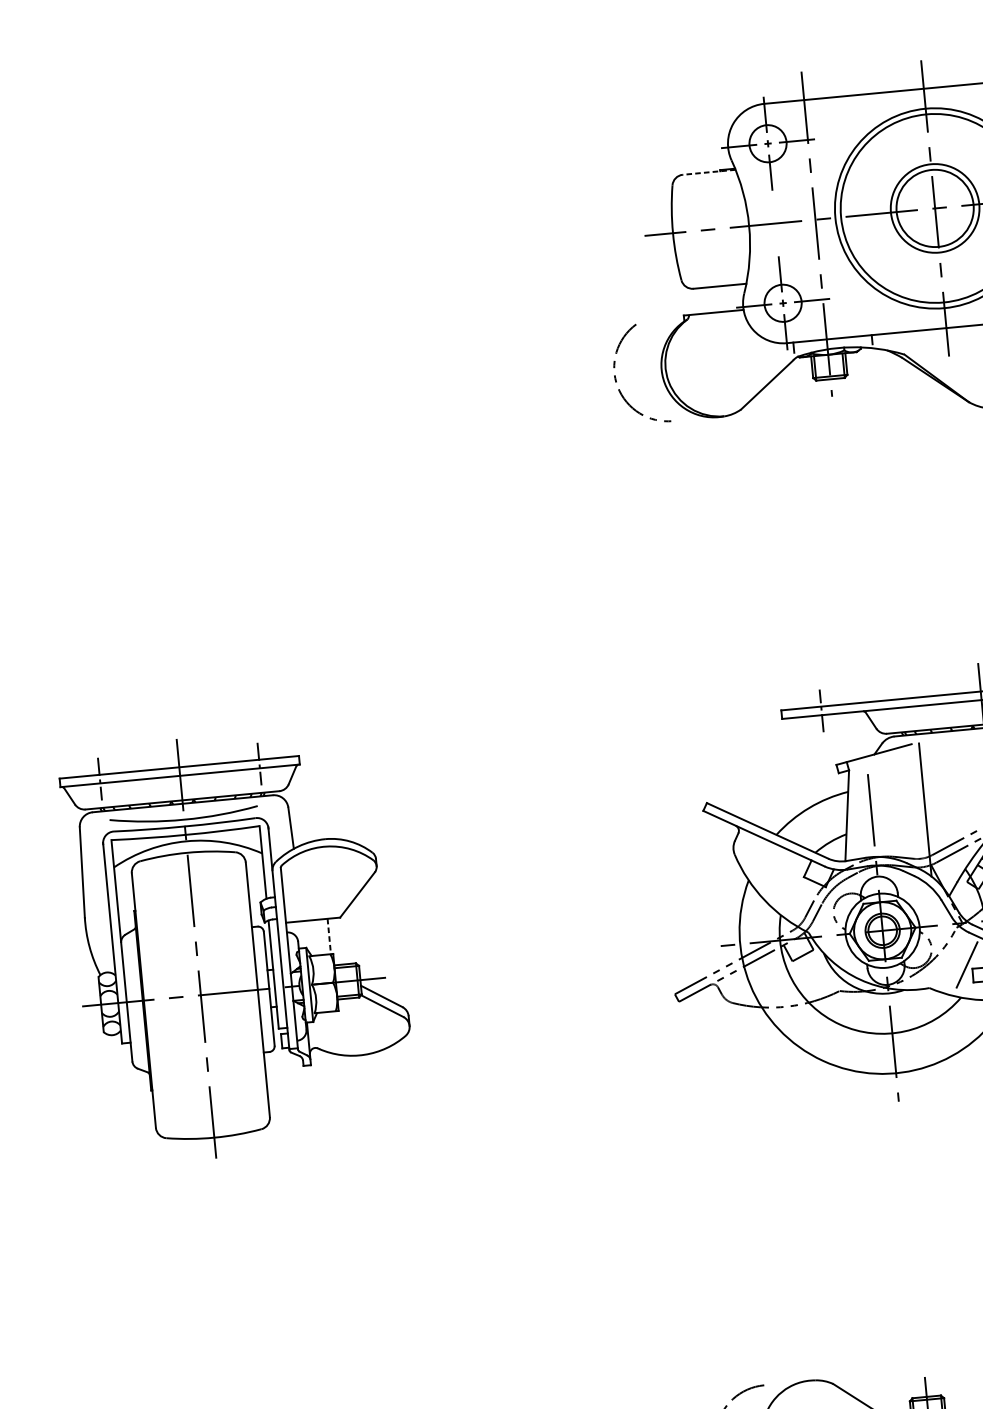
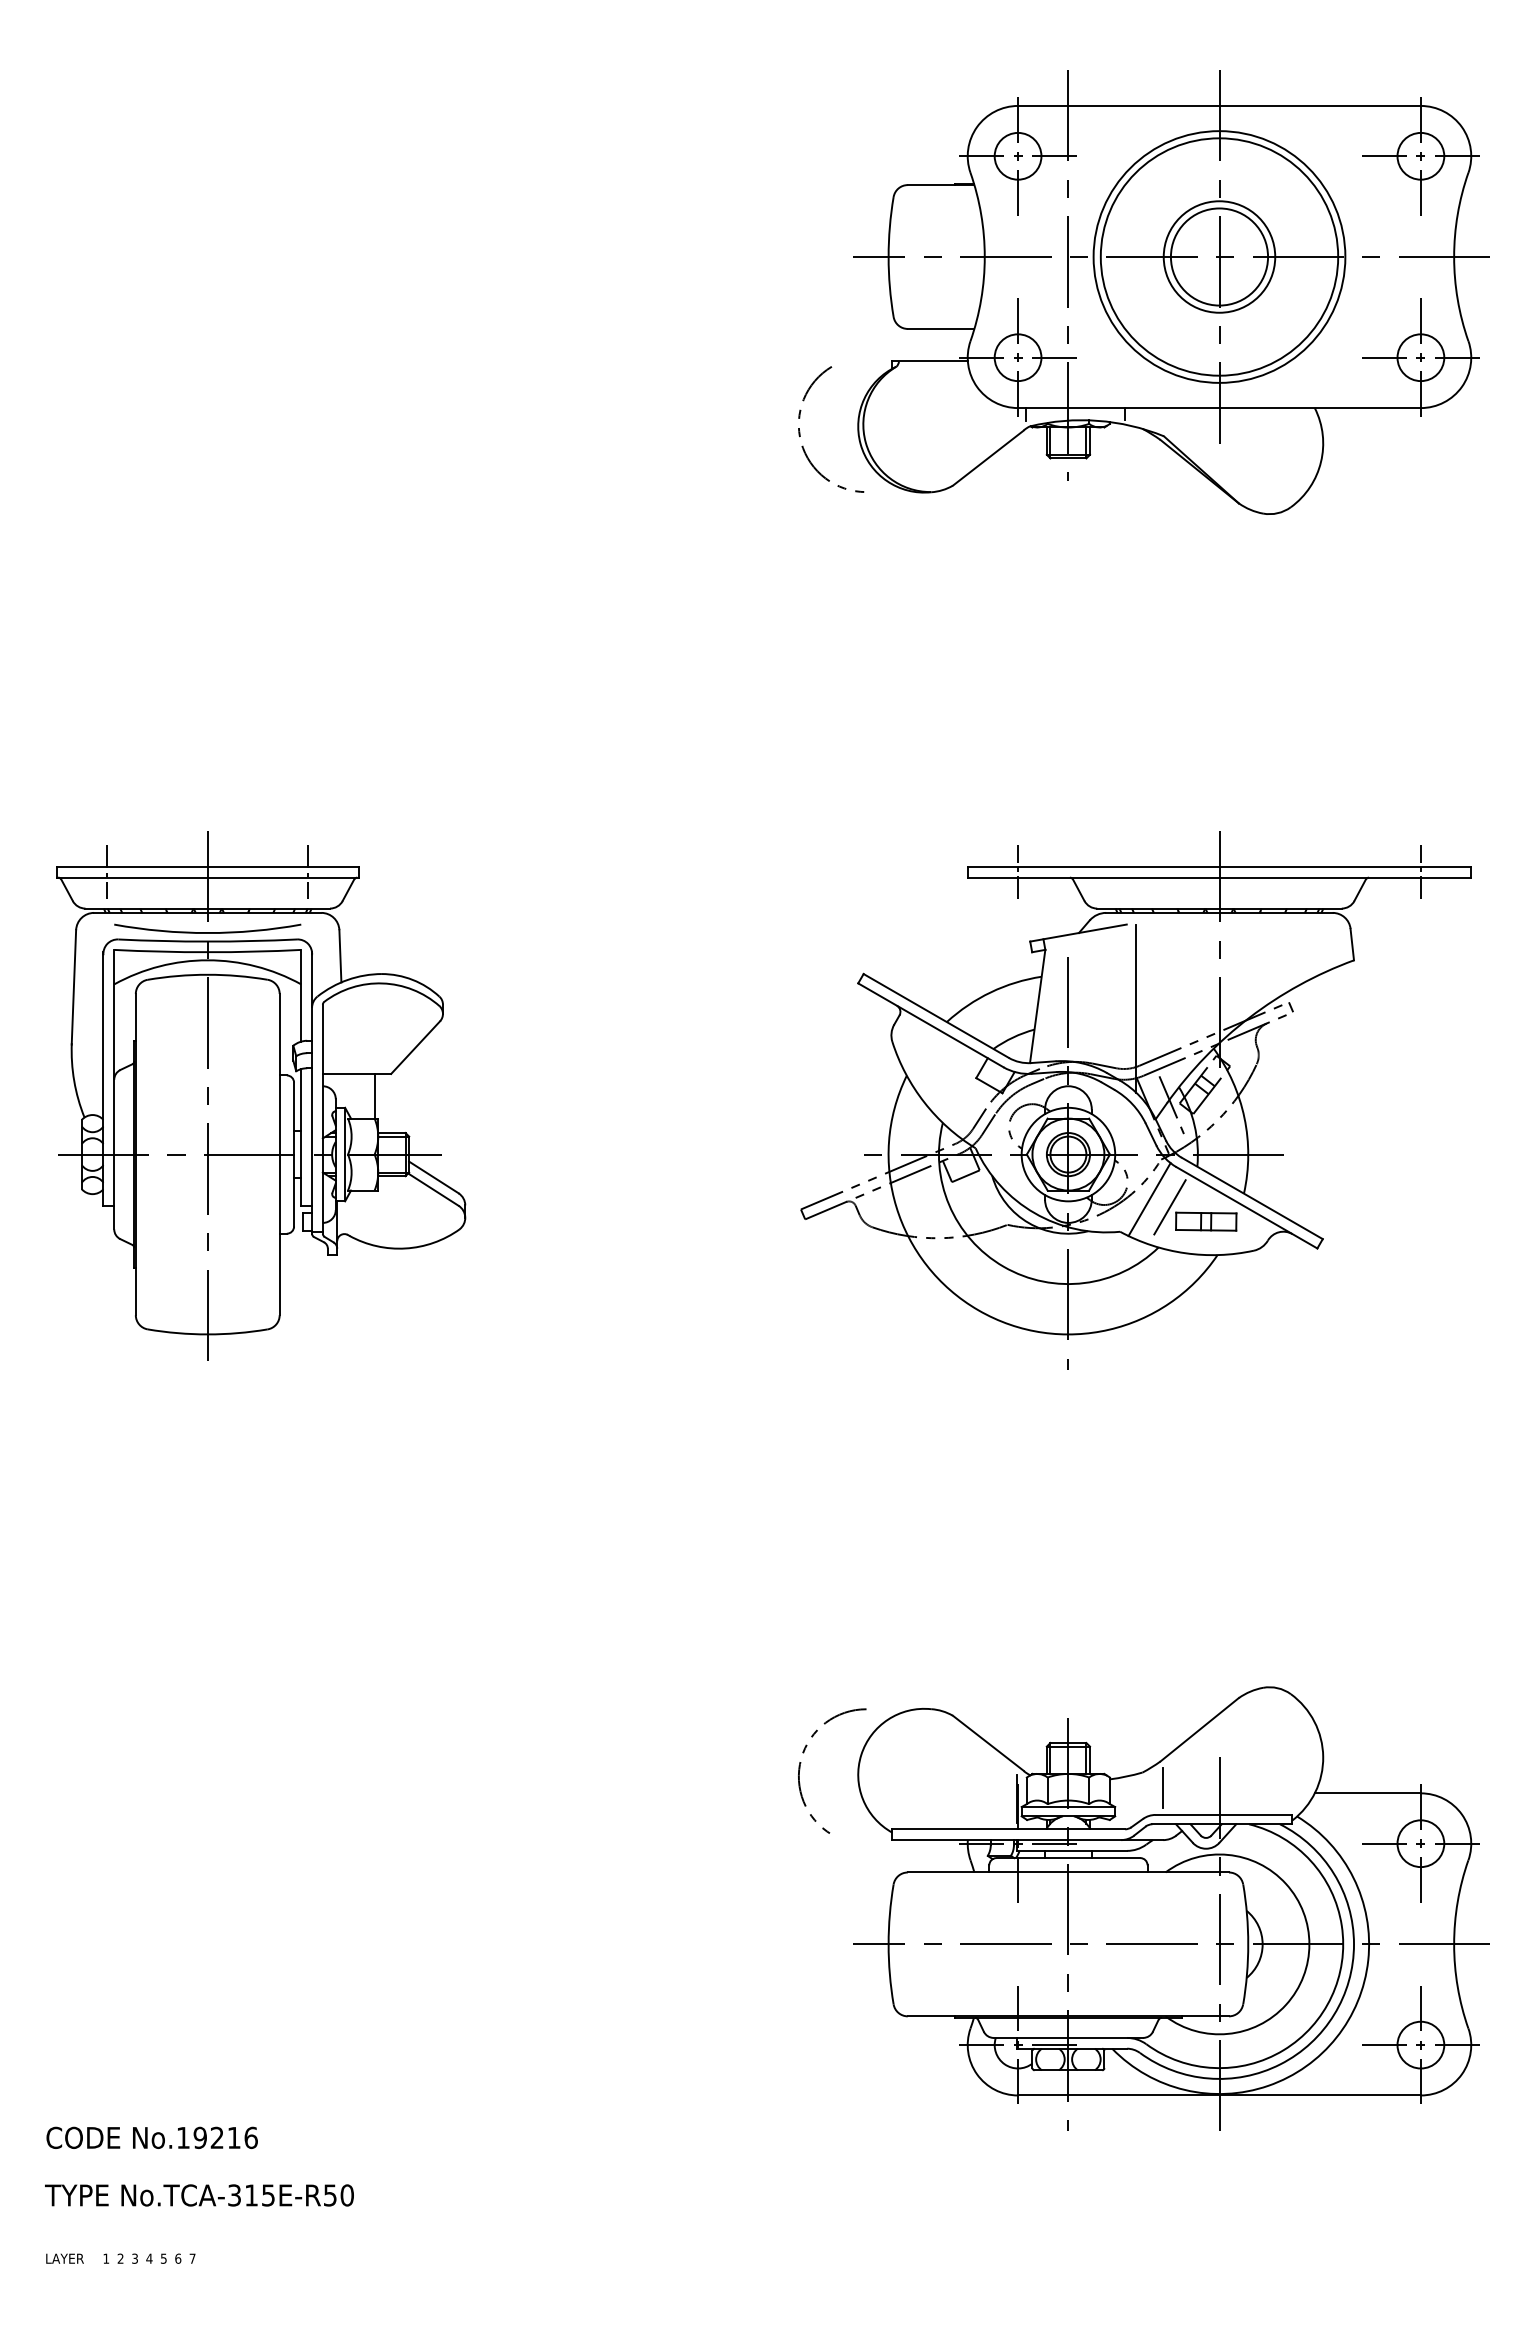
line: (708, 172) -> (940, 185), dashed -> solid
line: (960, 884) -> (1171, 1105), added
line: (329, 936) -> (375, 1096), dashed -> solid
line: (950, 960) -> (1149, 1199), added

